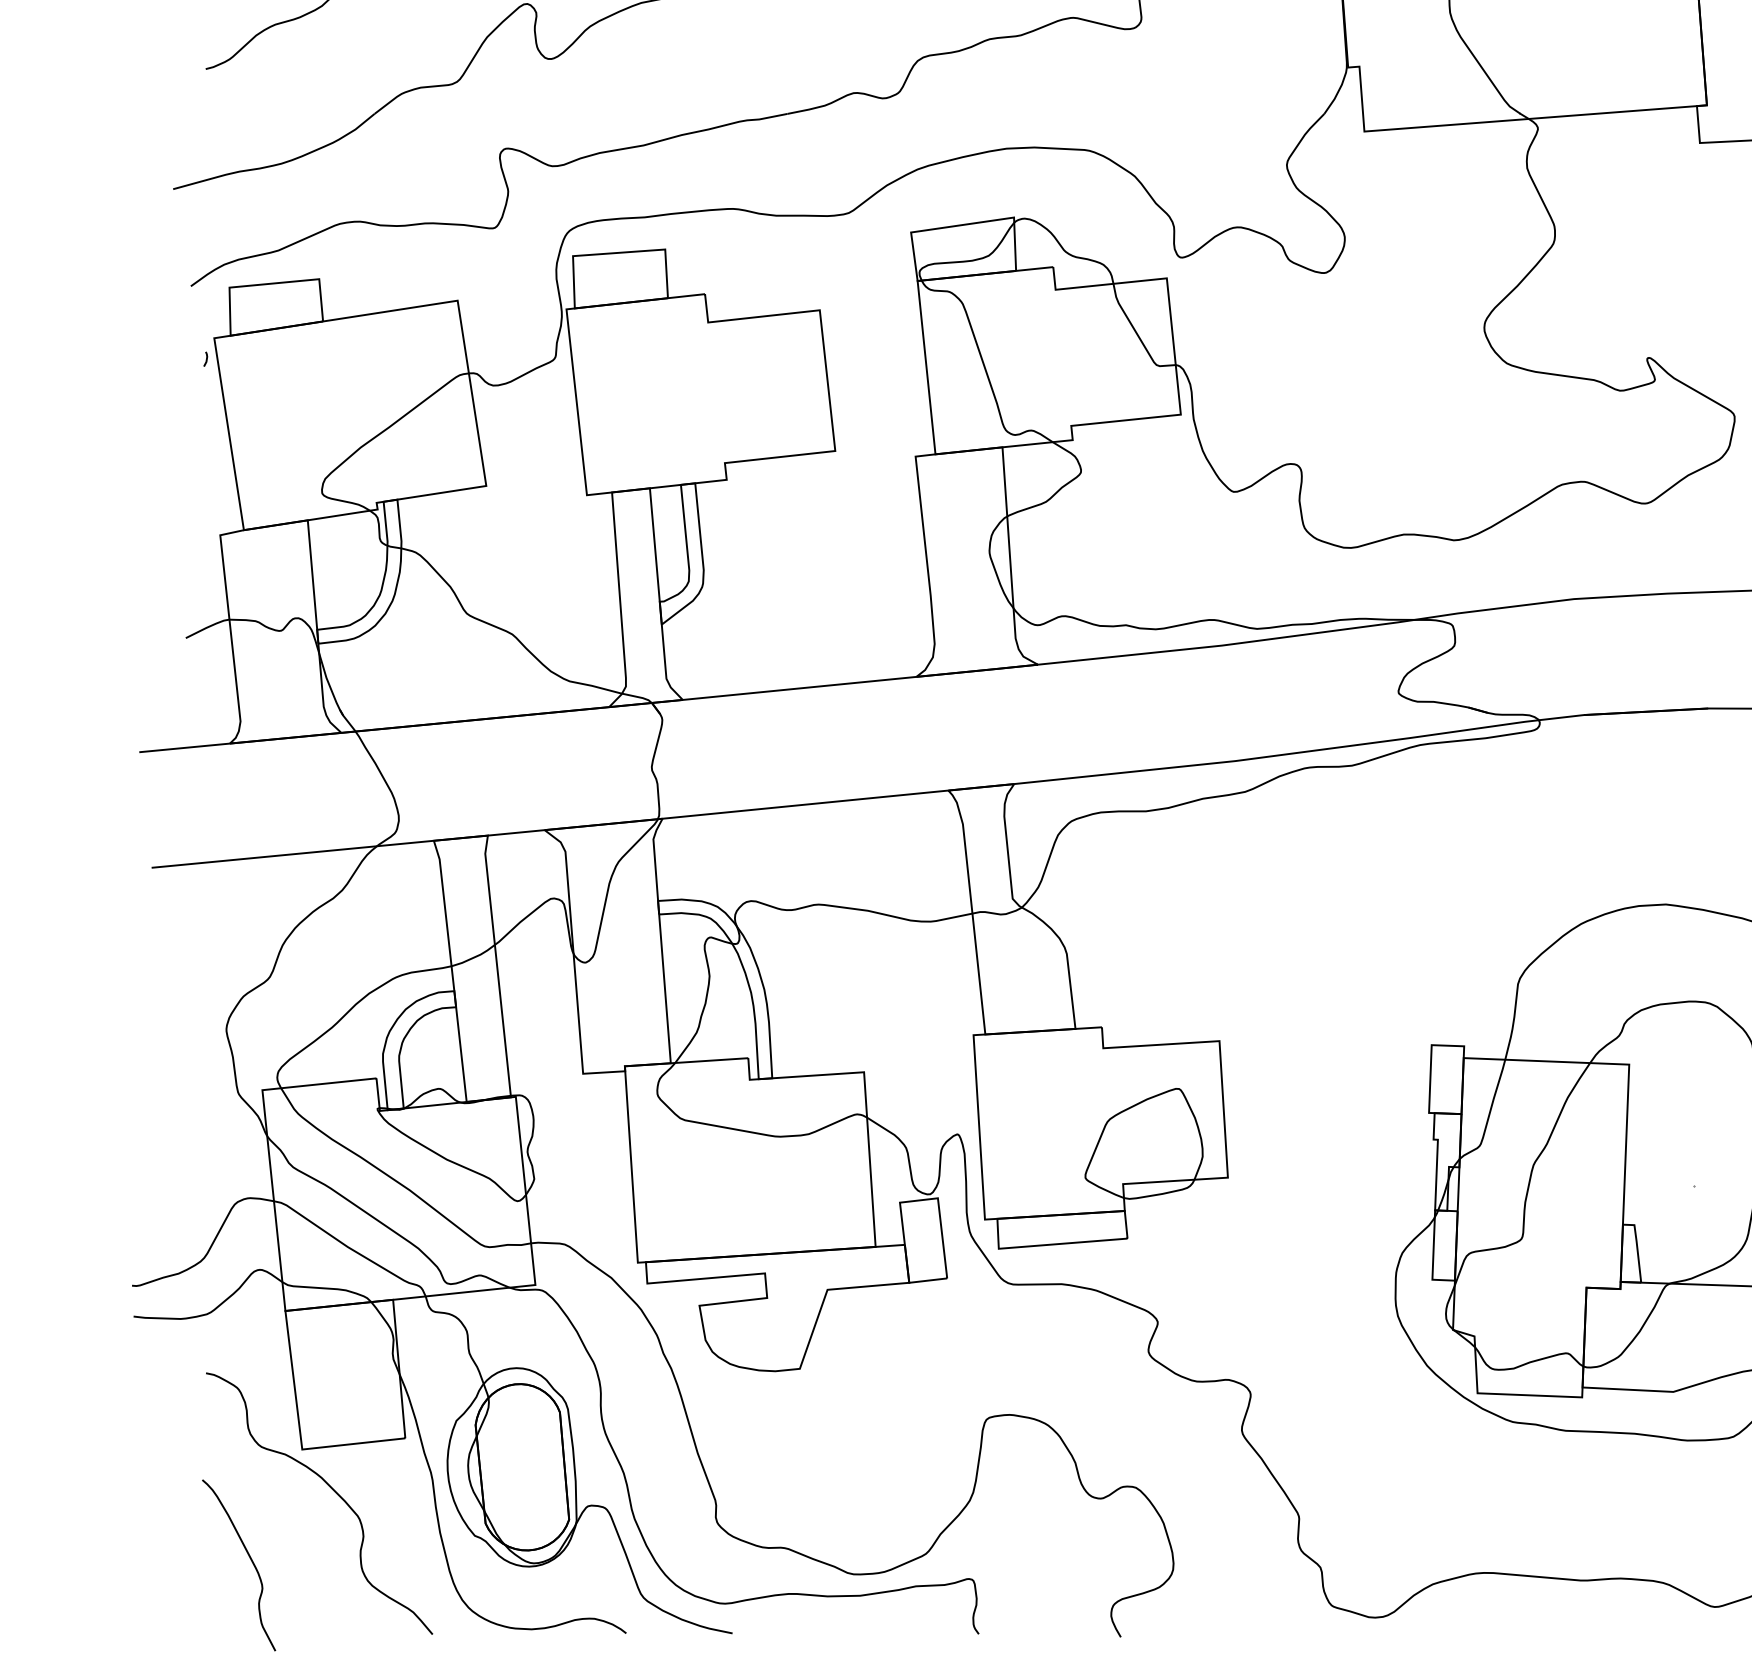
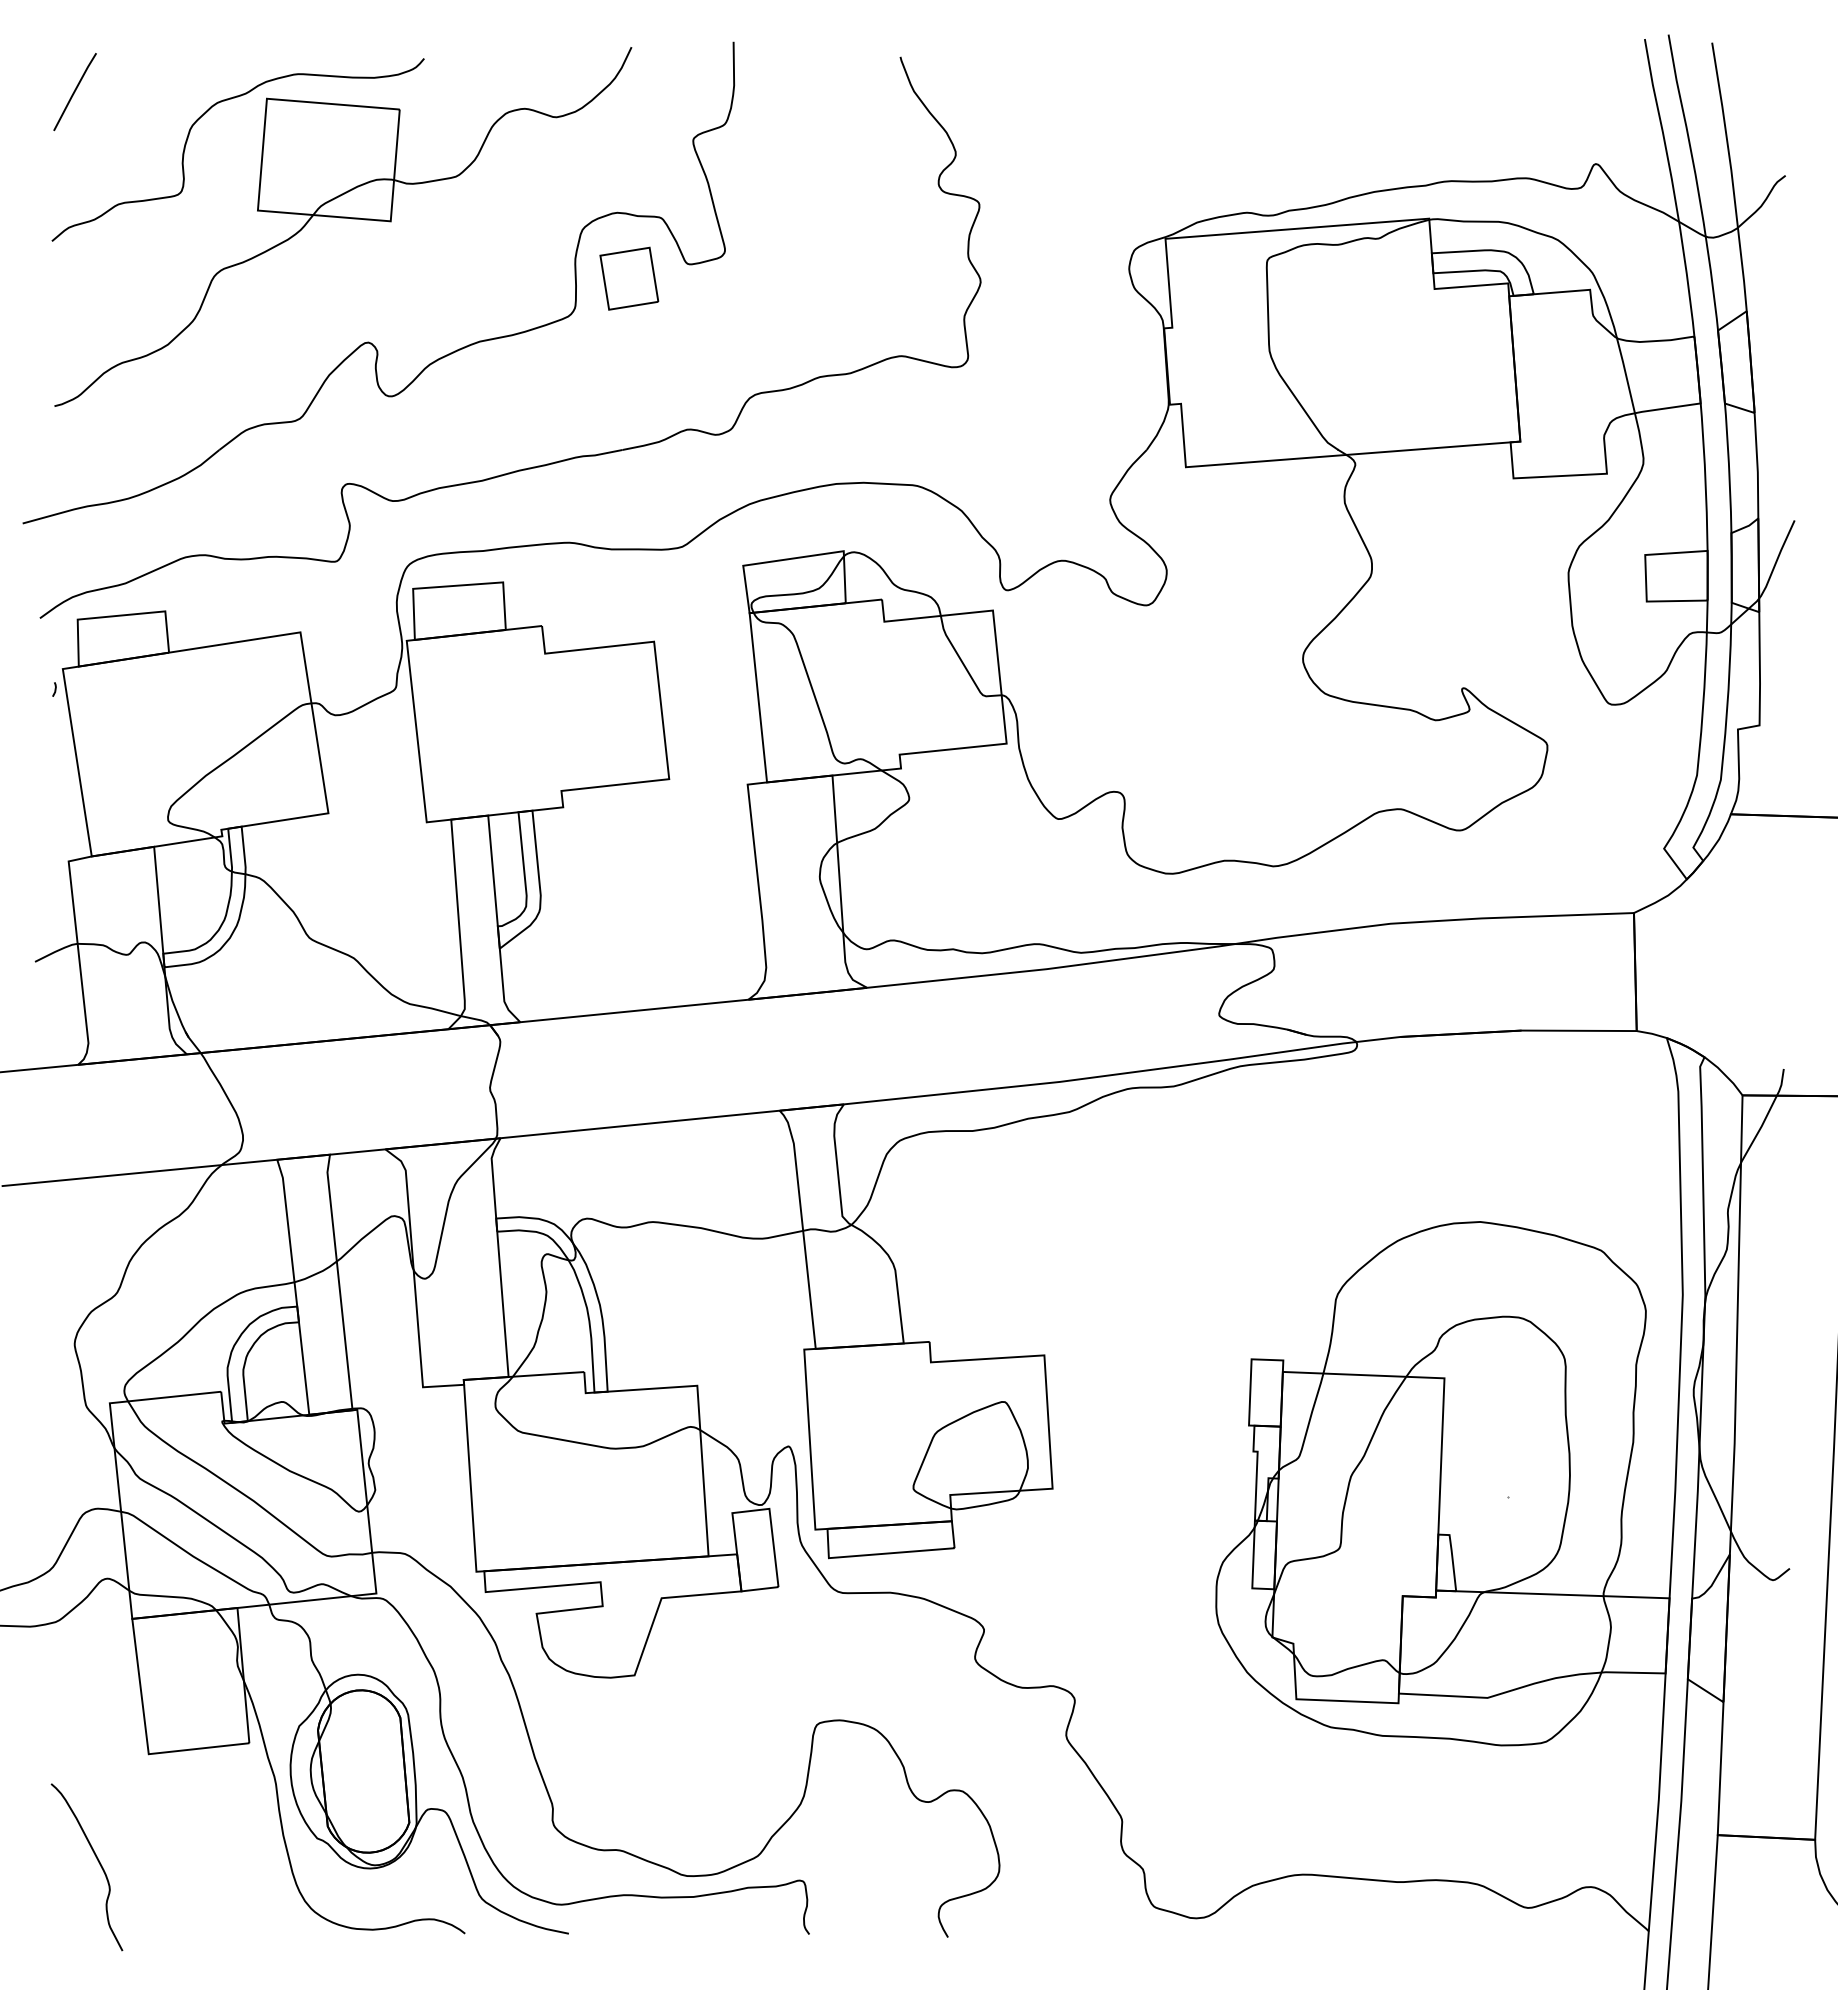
curve: (331, 1489) -> (177, 1793), removed

